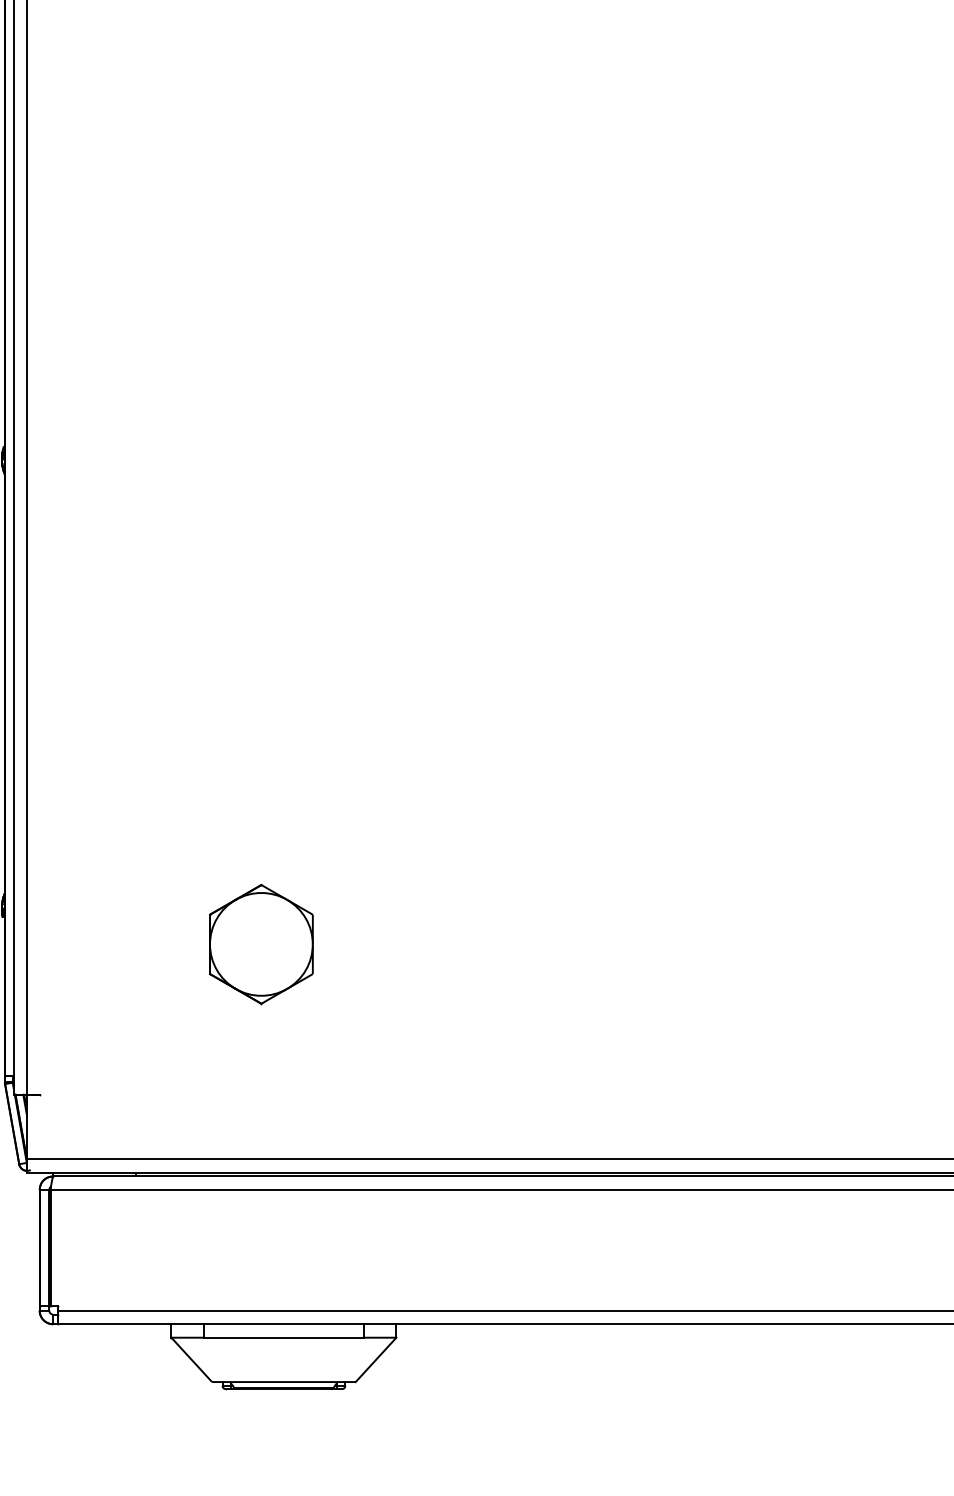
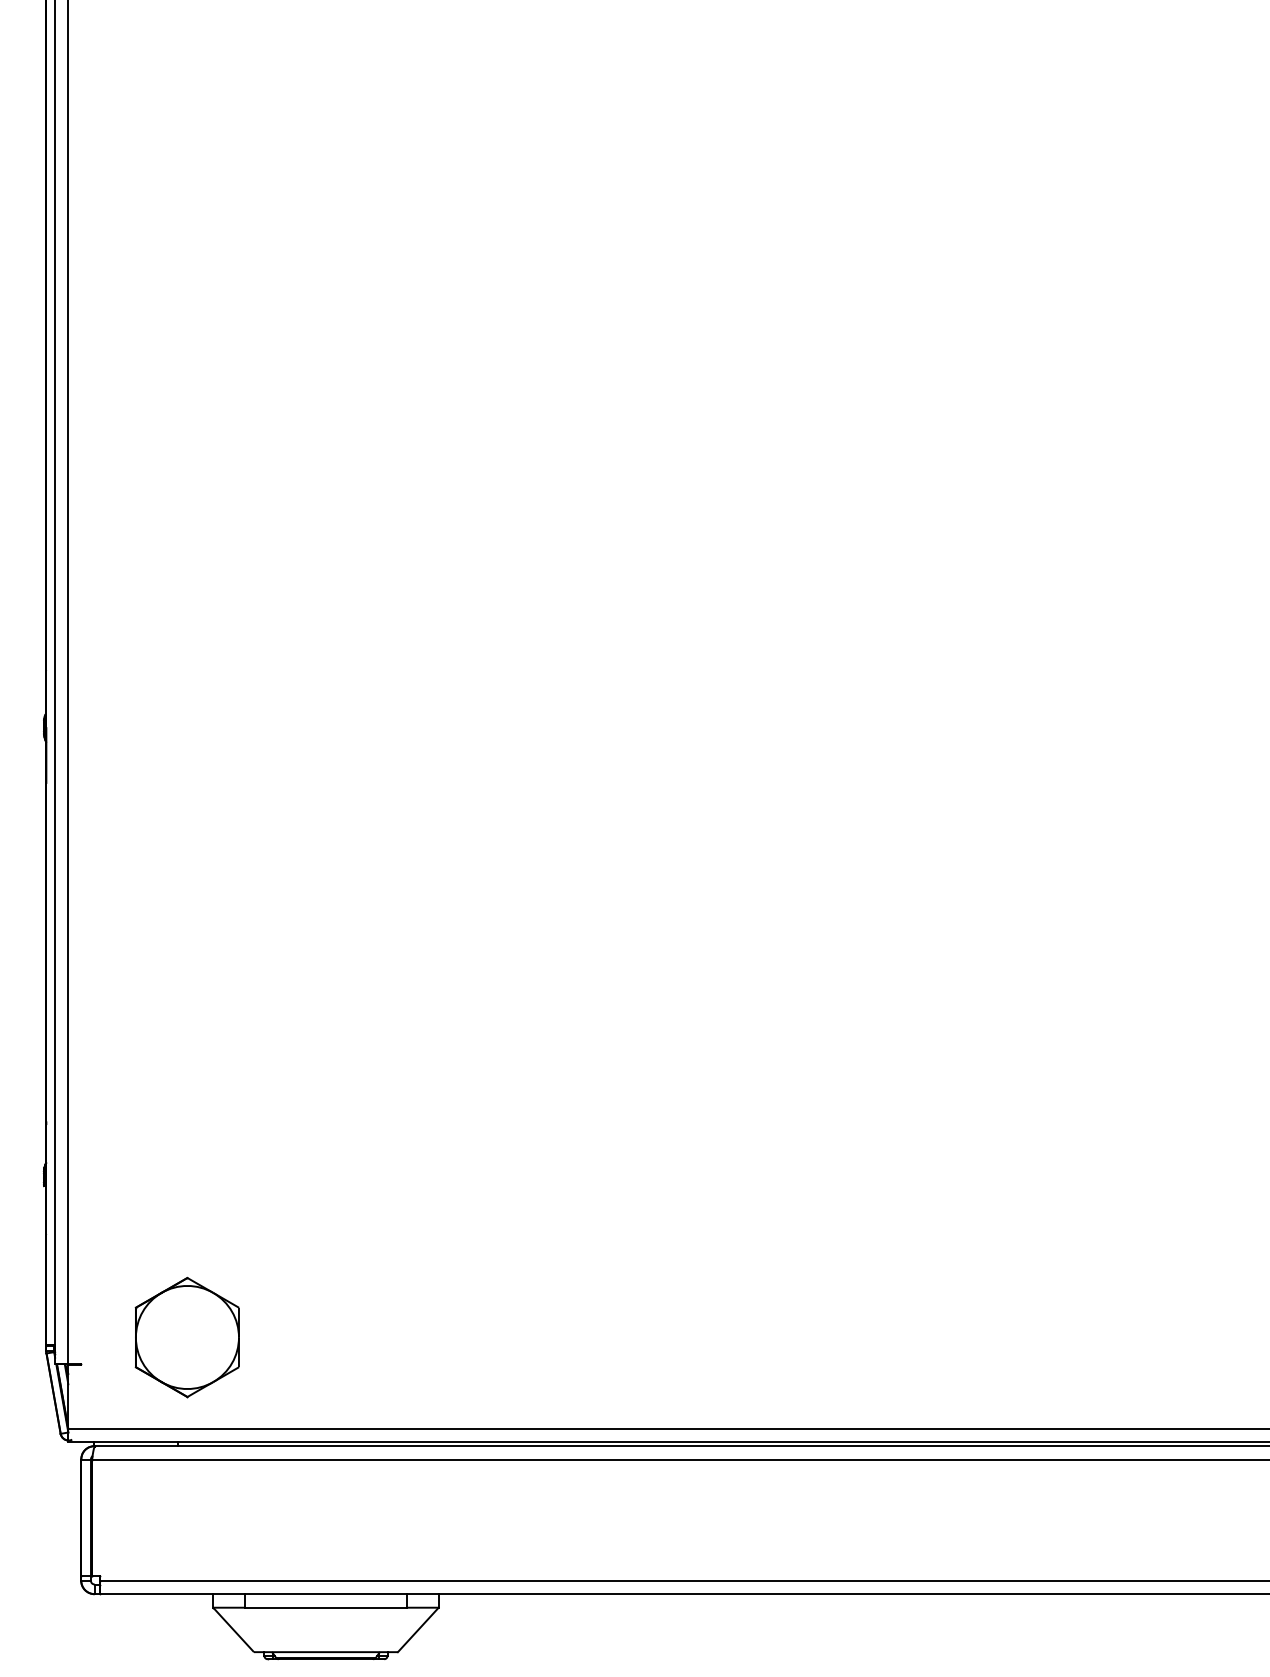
part: (260, 944) -> (186, 1337), moved

